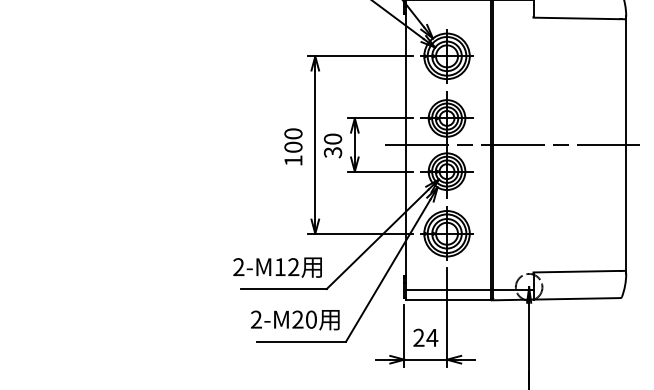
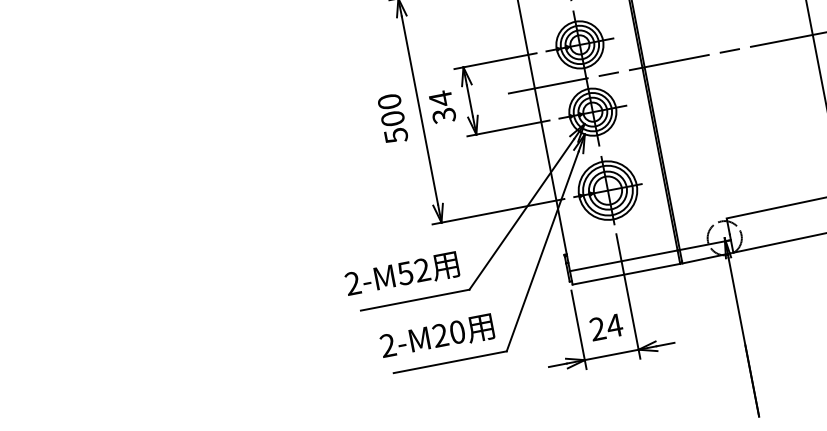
text: (332, 139) -> (440, 99), 30 -> 34
text: (293, 160) -> (396, 135), 100 -> 500
text: (279, 267) -> (404, 274), 2-M12 -> 2-M52

